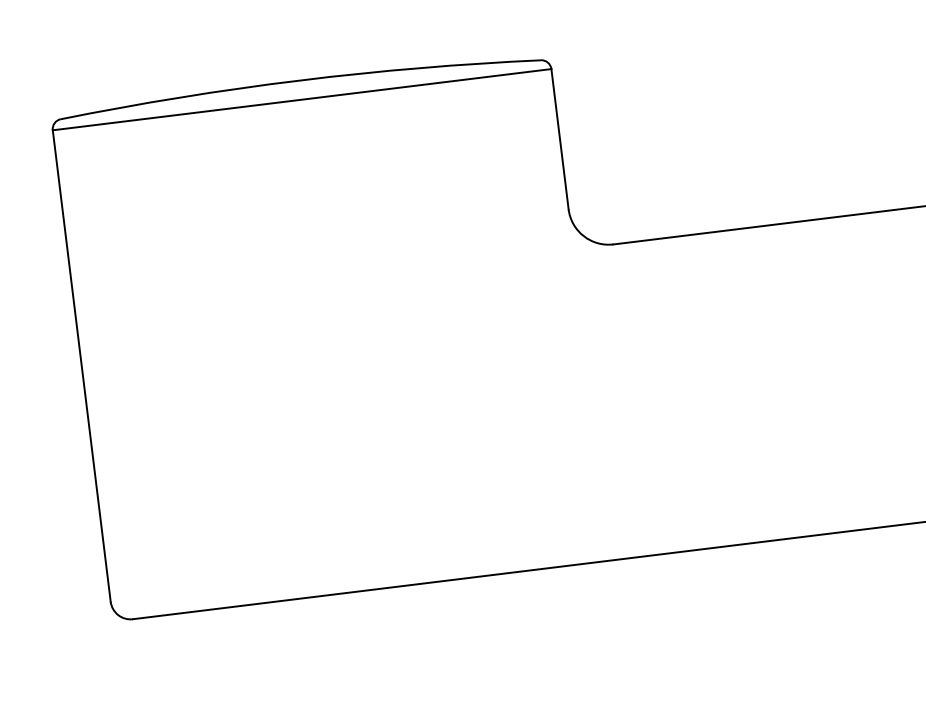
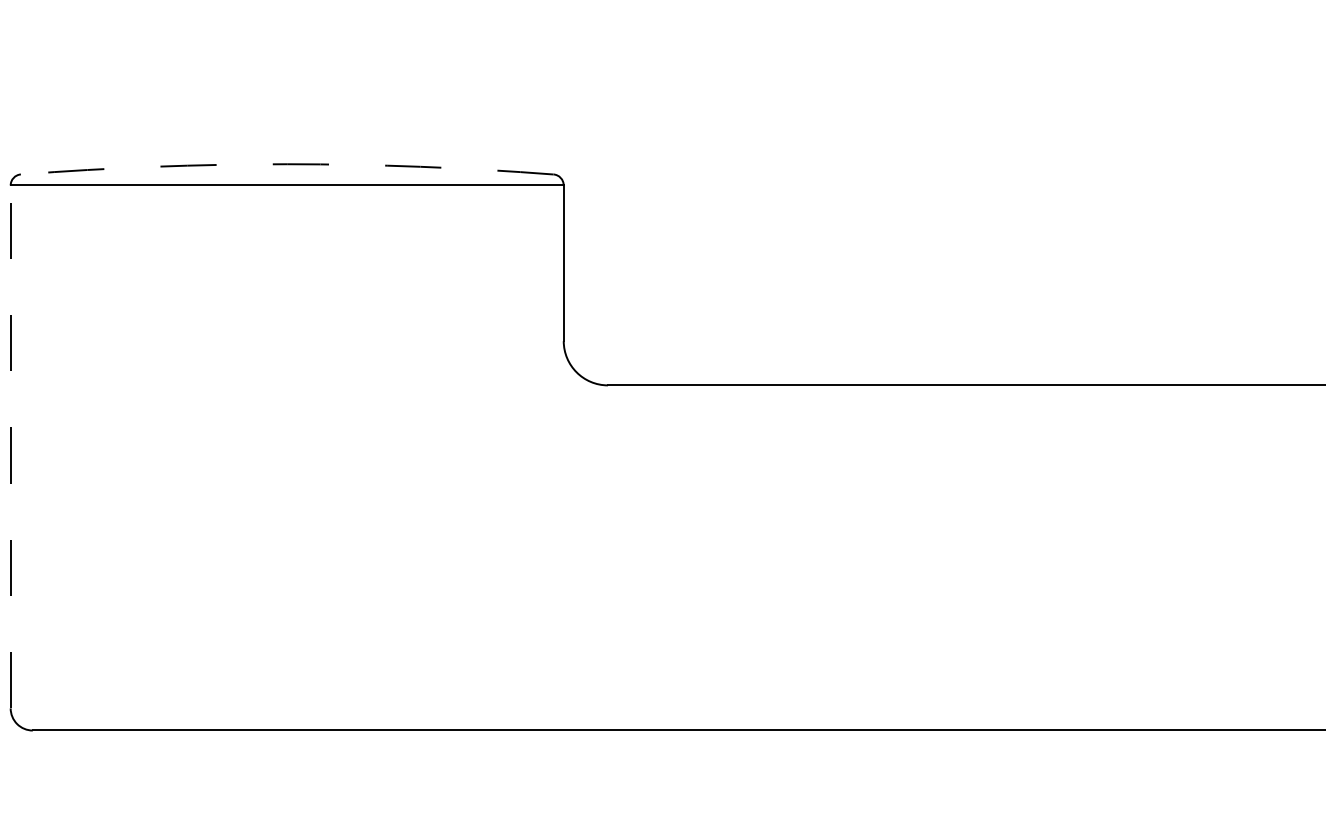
arc: (300, 80) -> (287, 164), solid -> dashed
line: (81, 365) -> (10, 446), solid -> dashed

